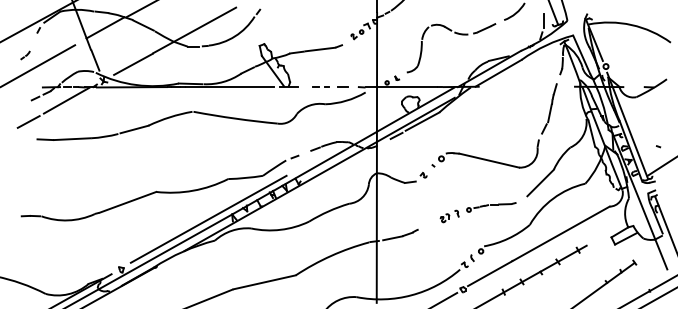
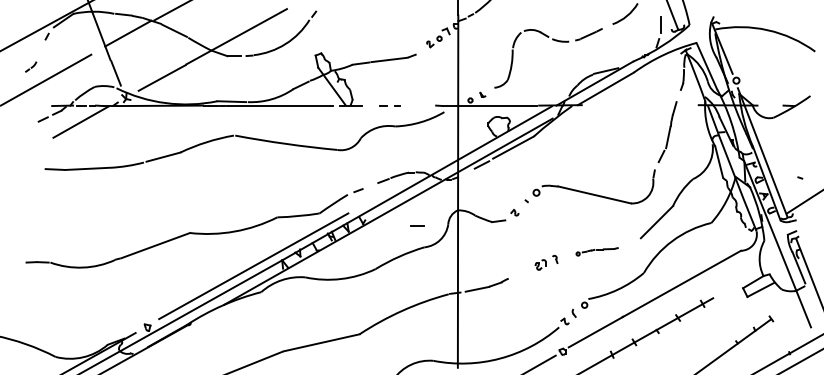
line: (342, 86) -> (416, 225), moved
line: (28, 121) -> (34, 147), removed
part: (491, 207) -> (597, 251), size x0.7

